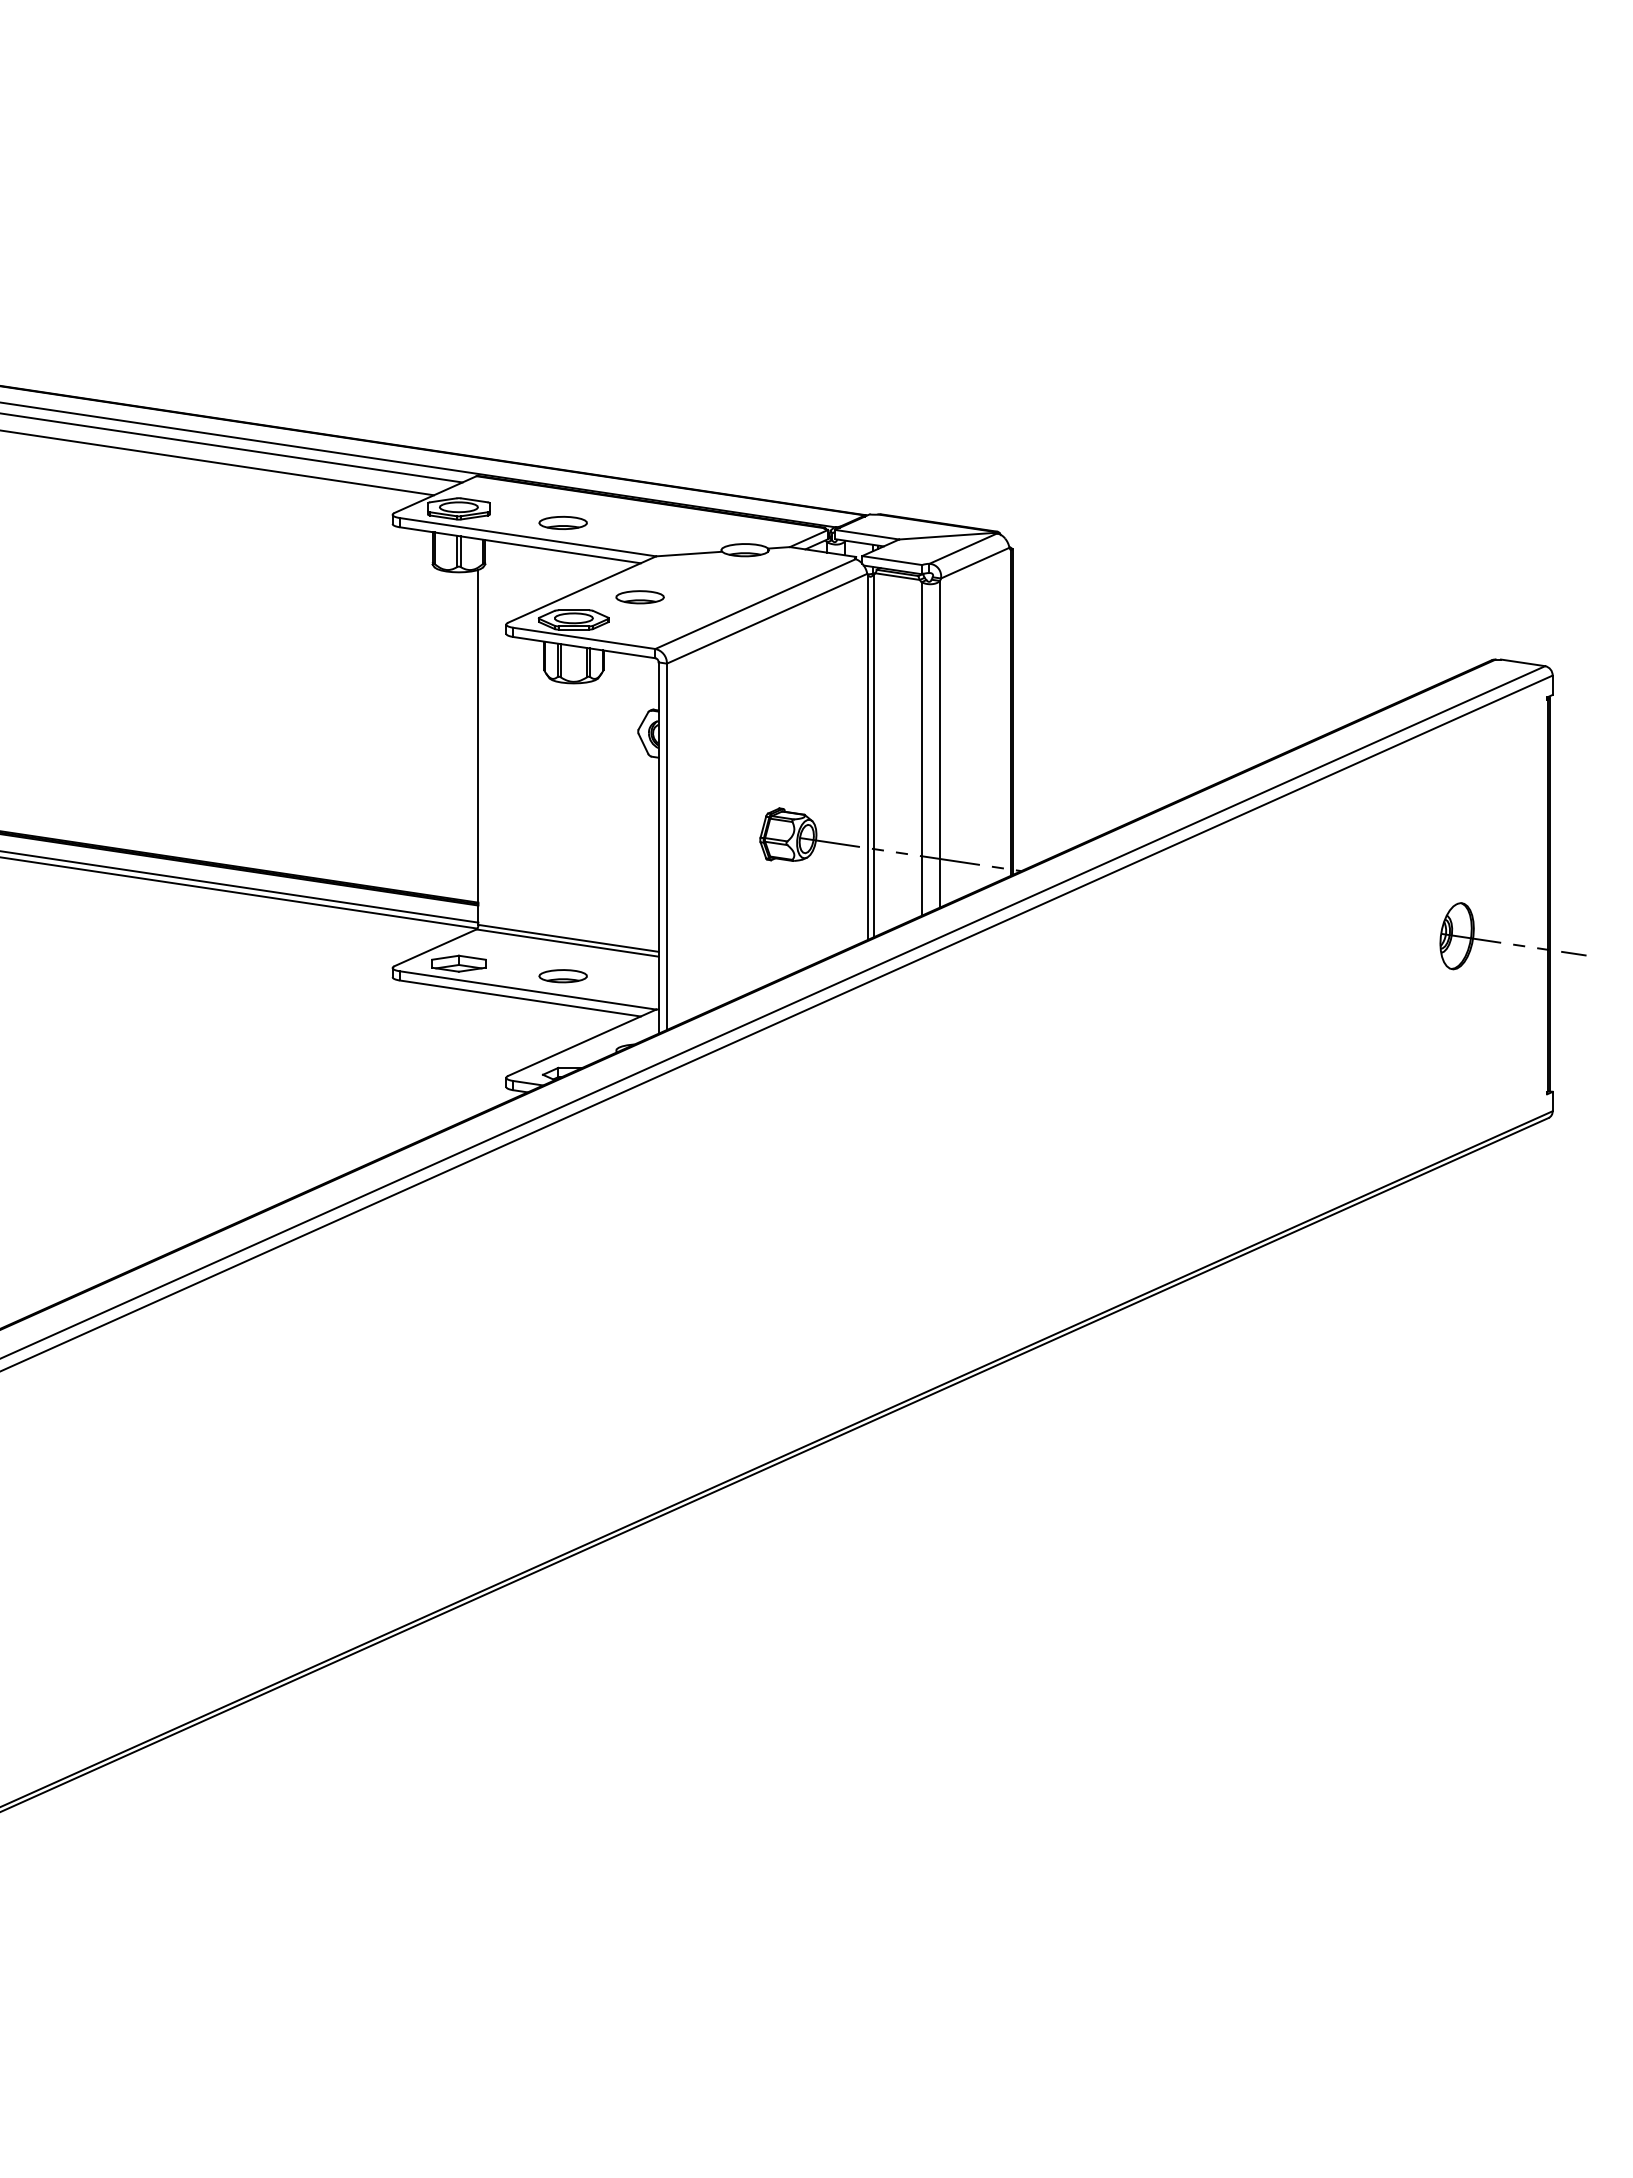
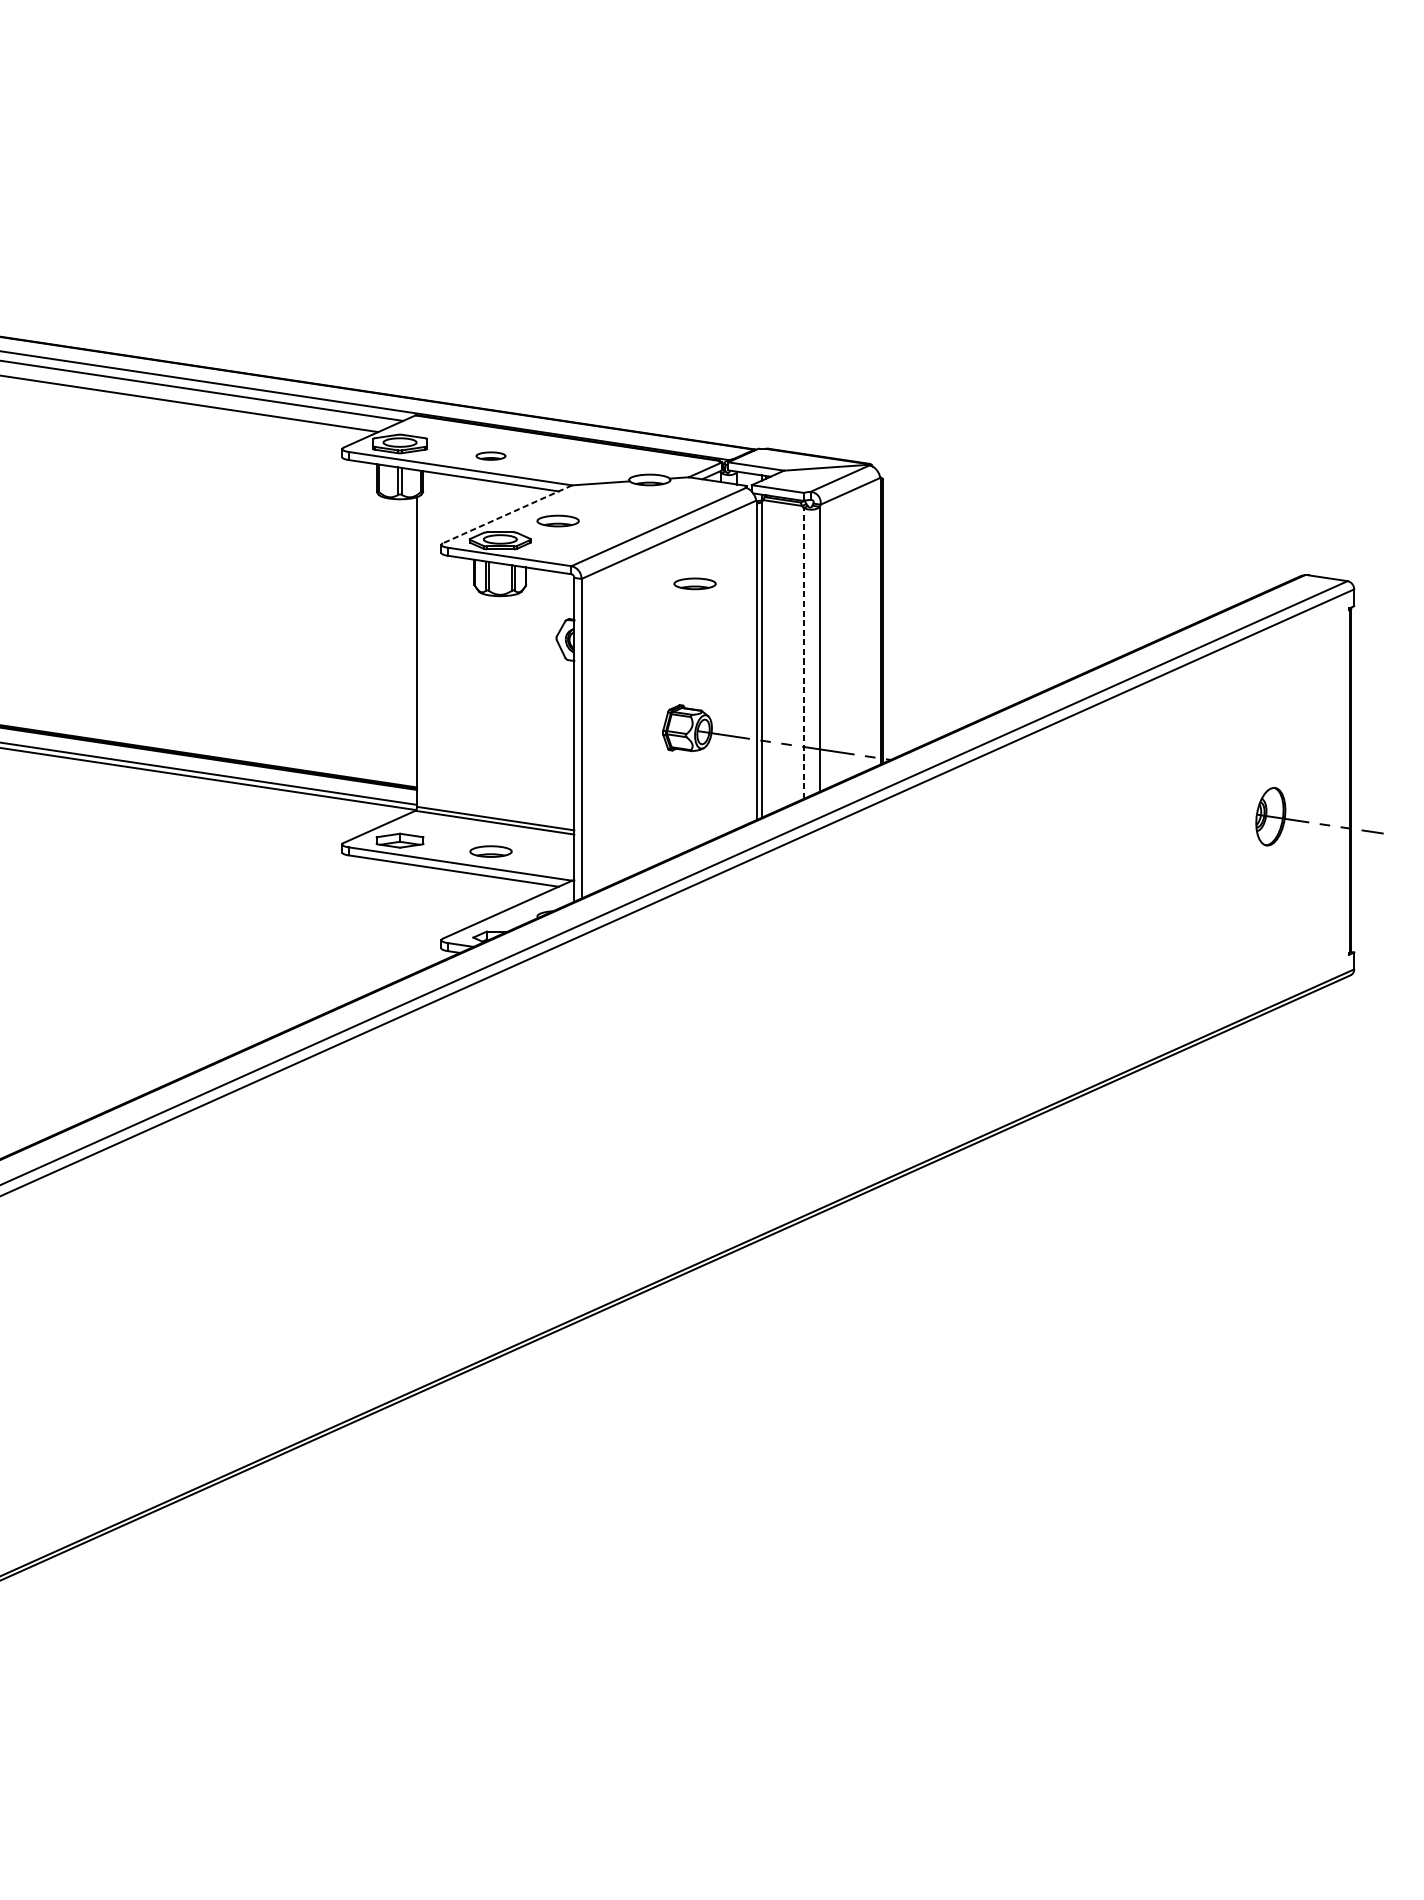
part: (562, 522) -> (490, 455), size x0.7
line: (581, 589) -> (507, 514), solid -> dashed
part: (796, 669) -> (694, 584), added
line: (921, 749) -> (803, 653), solid -> dashed

